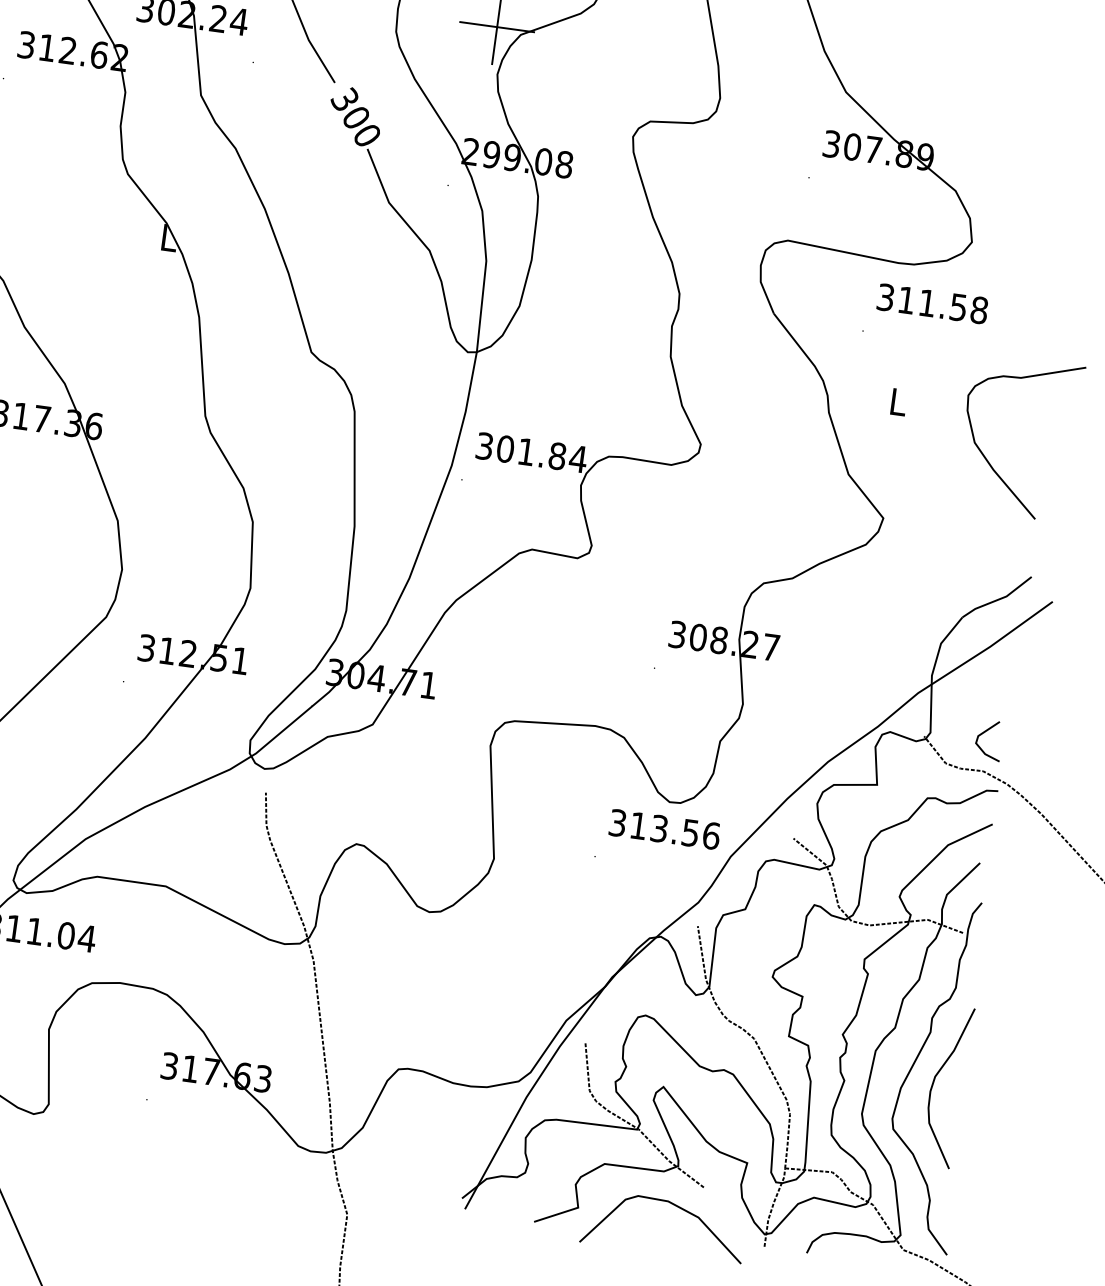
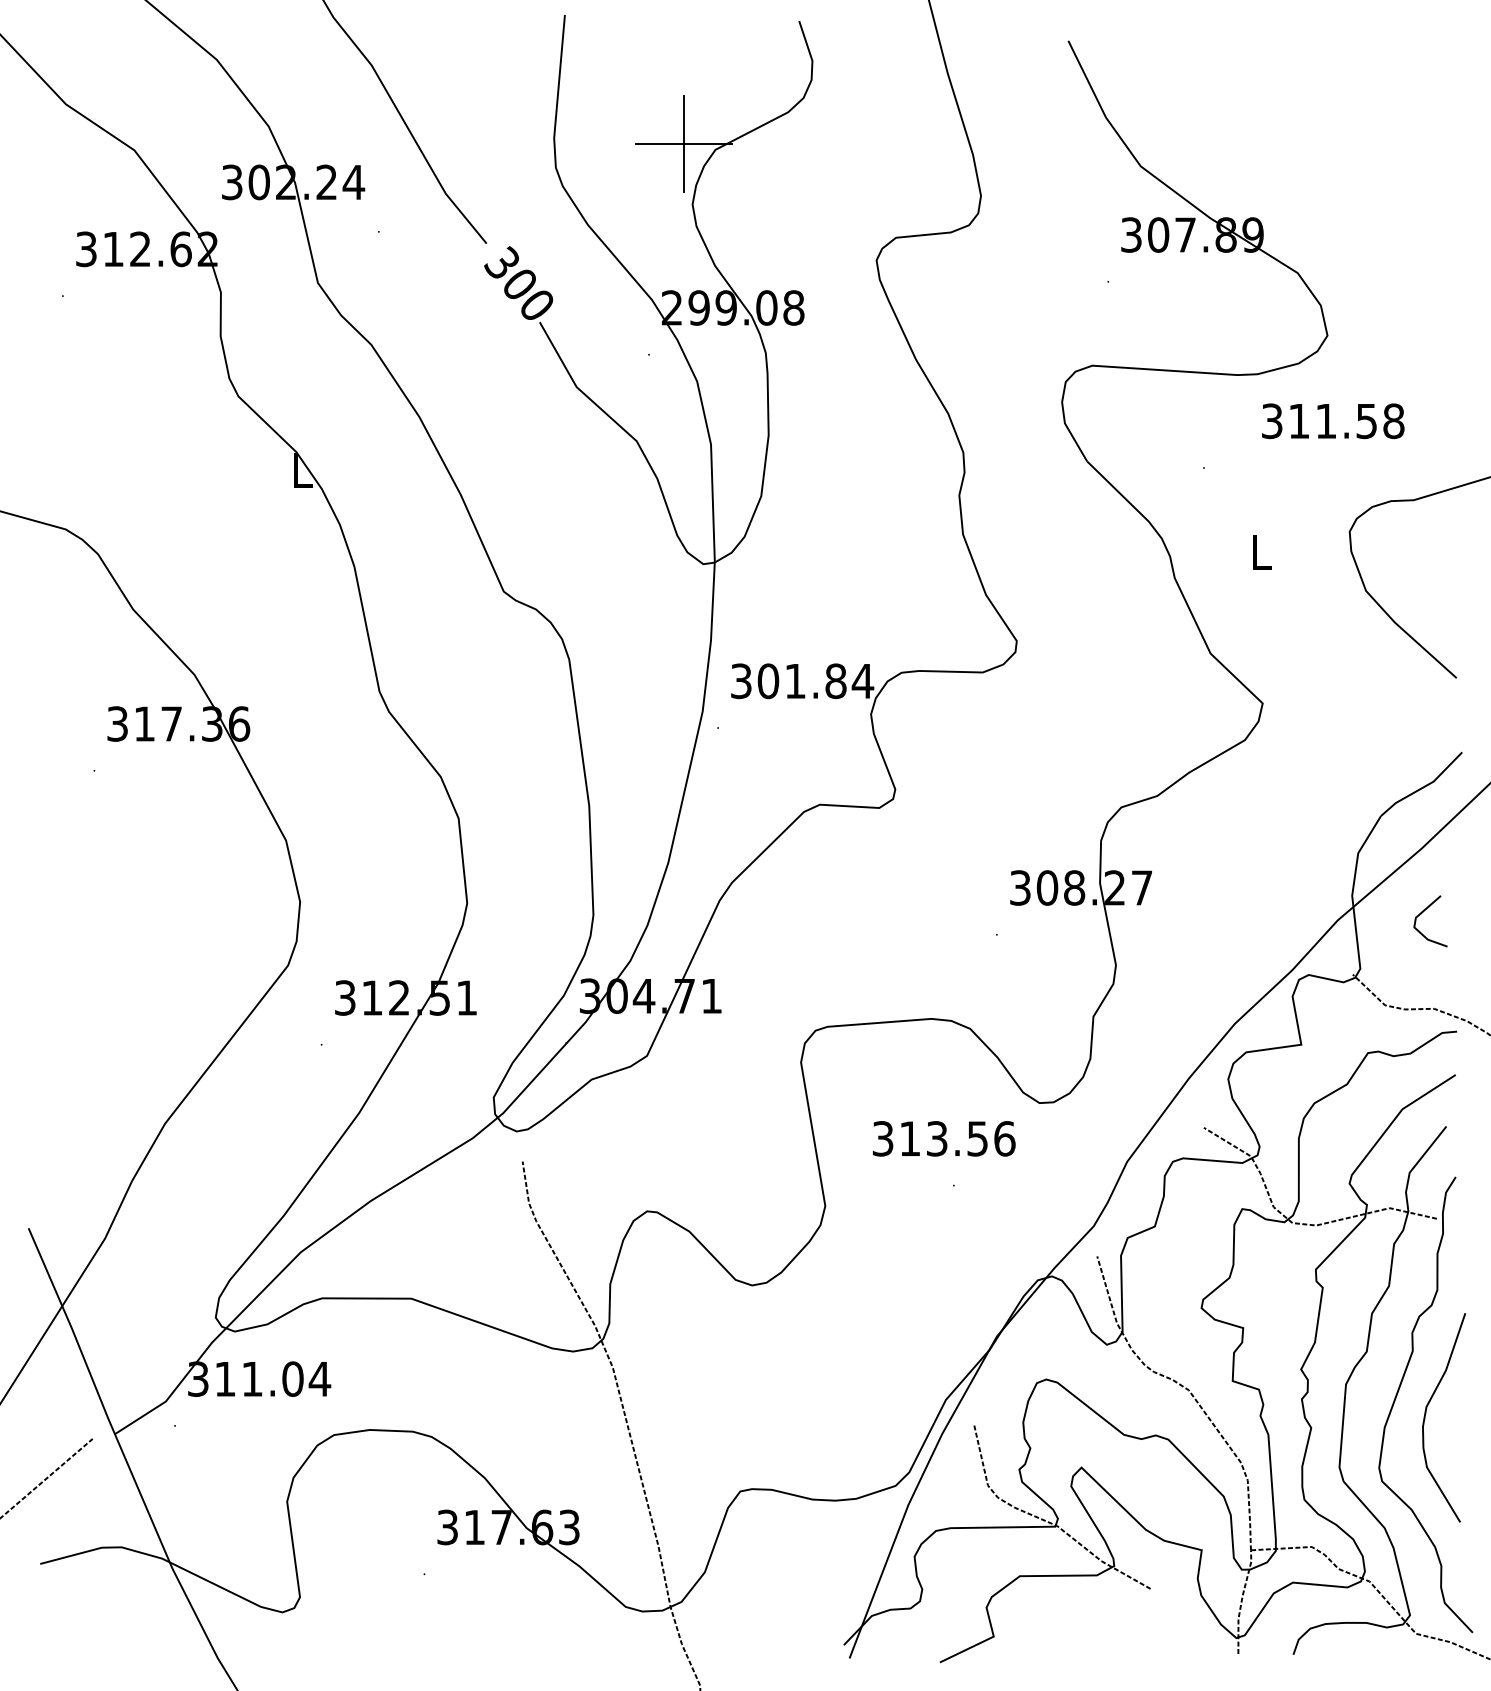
text: (932, 304) -> (1333, 421), moved
line: (983, 733) -> (1422, 913), moved
text: (665, 829) -> (944, 1138), moved
curve: (674, 1205) -> (1116, 1617), removed

